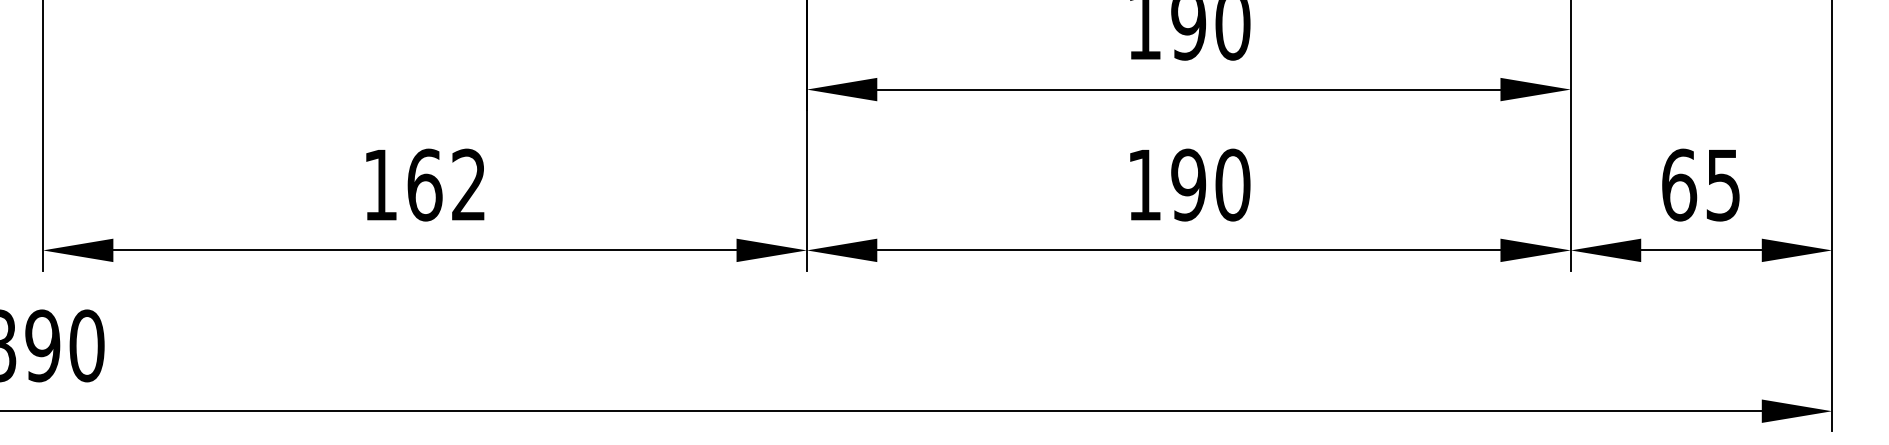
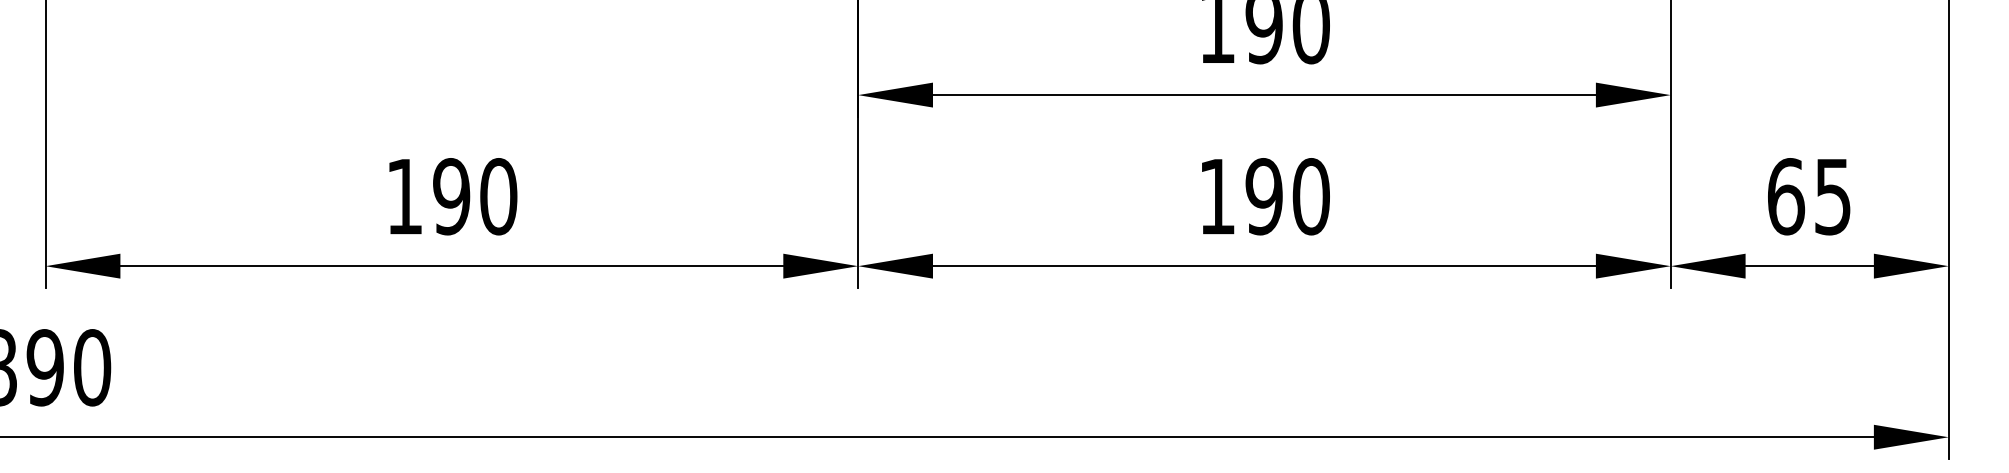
text: (447, 184) -> (475, 196), 162 -> 190

